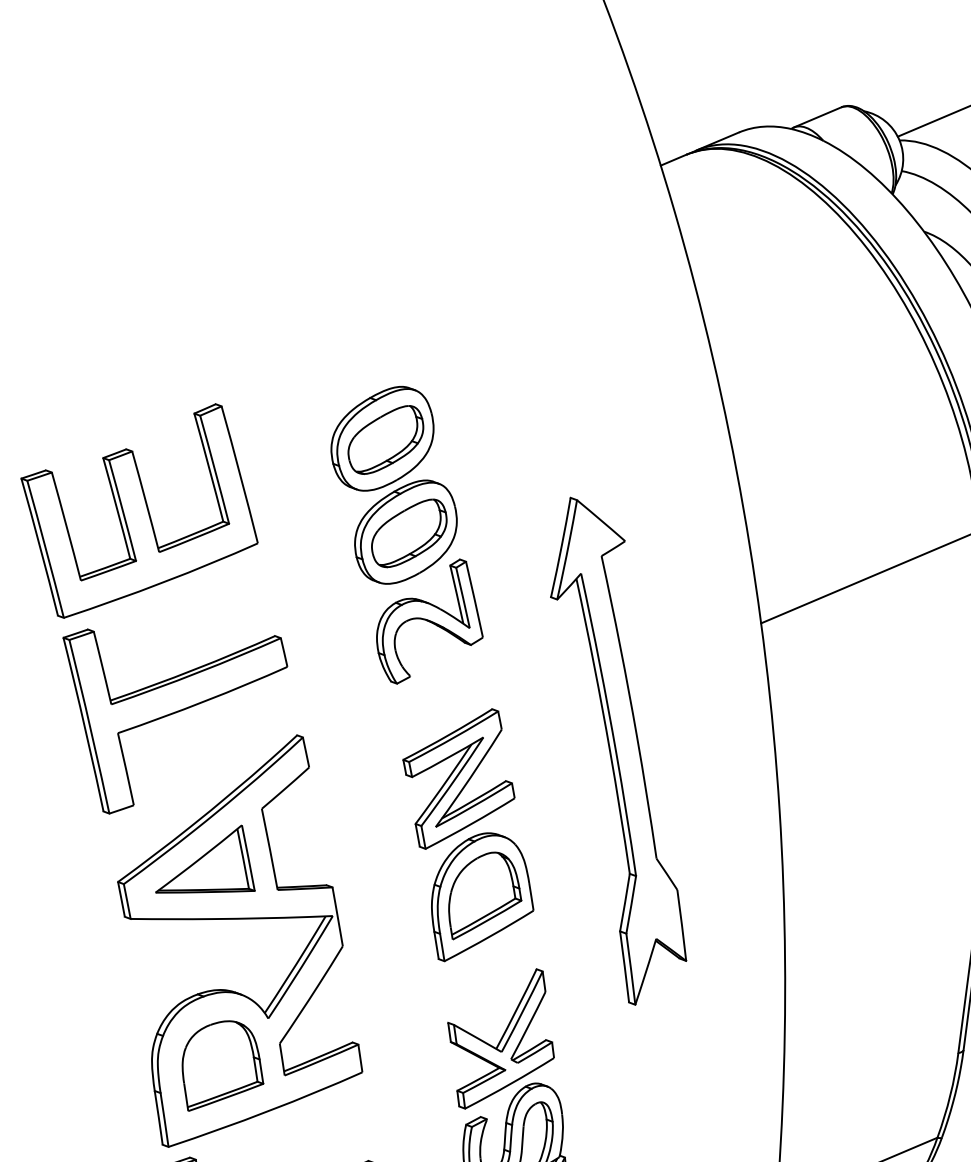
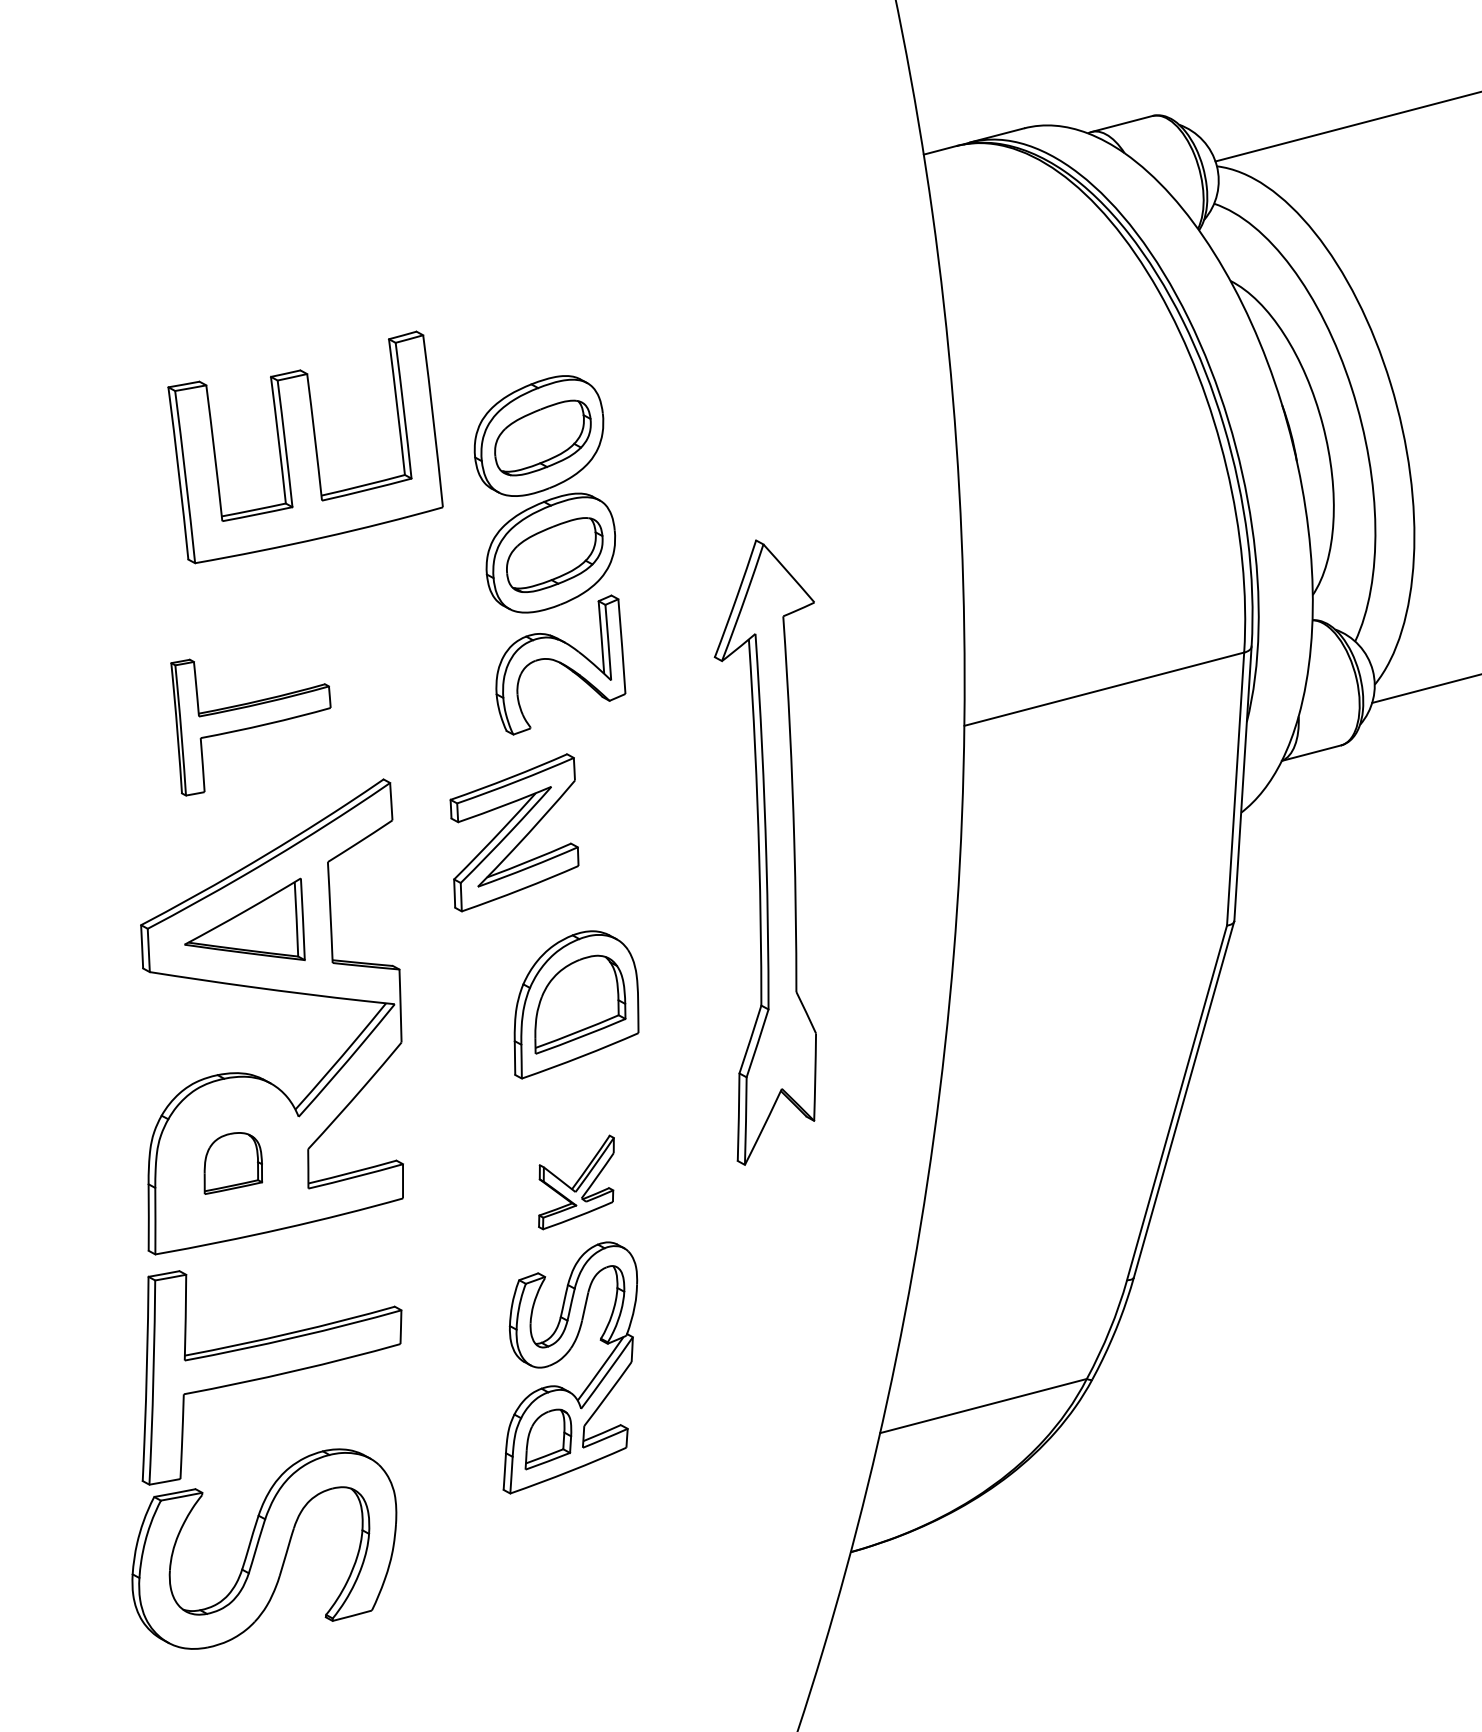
part: (139, 511) -> (305, 447), moved
part: (183, 709) -> (250, 727), size x0.6
part: (458, 778) -> (514, 832), moved
part: (501, 1038) -> (576, 1182), size x0.6
part: (221, 1064) -> (233, 1163), size x0.6

